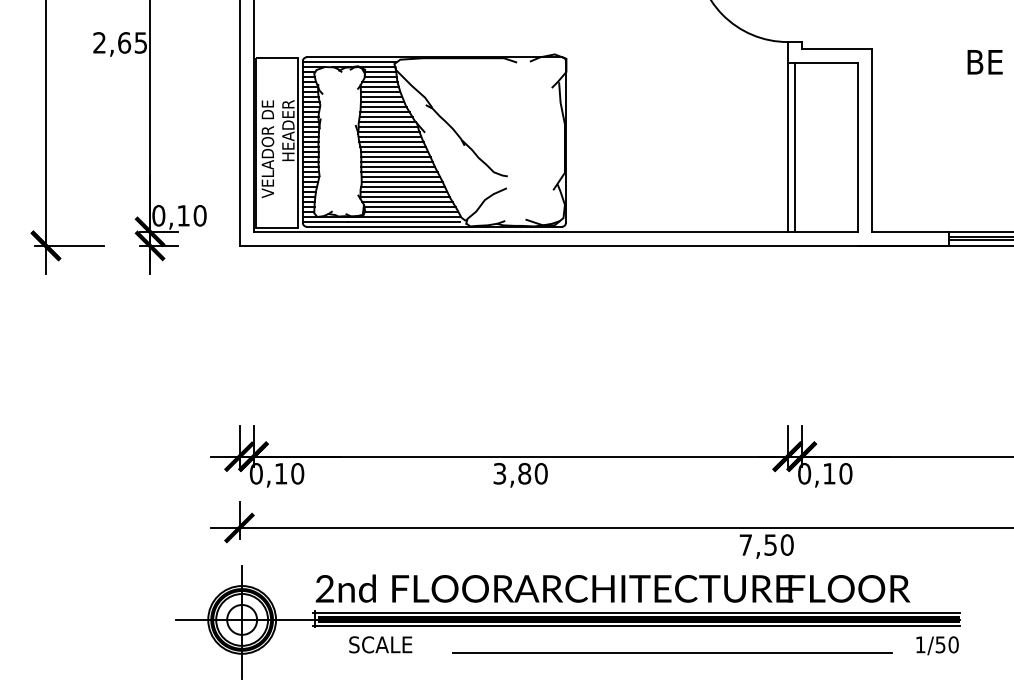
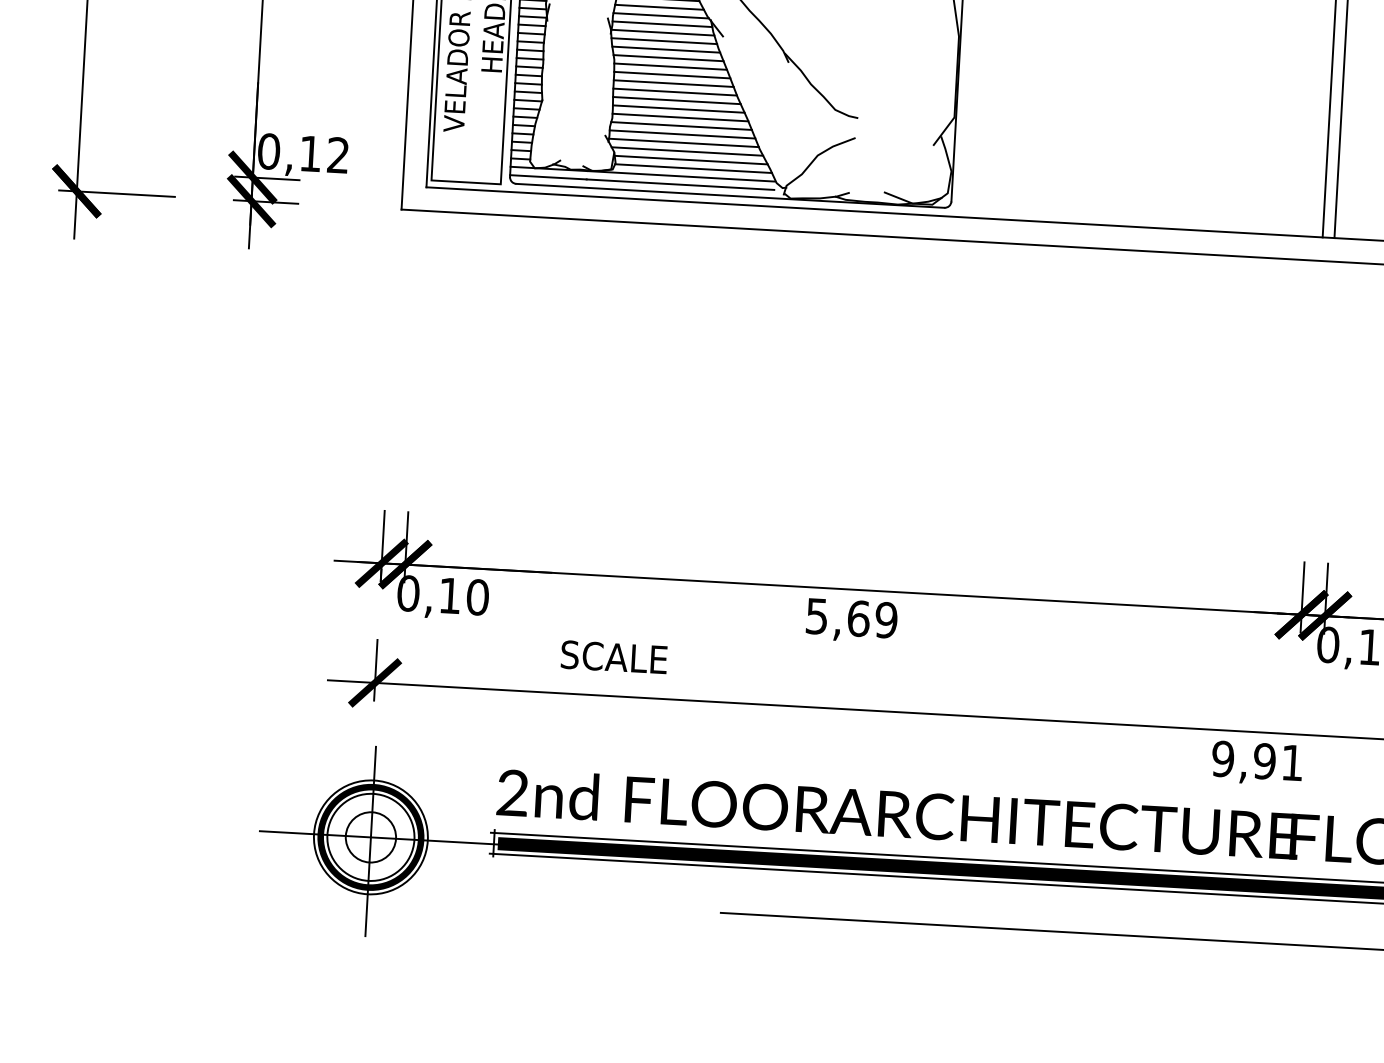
text: (199, 215) -> (337, 154), 0,10 -> 0,12
text: (520, 473) -> (851, 617), 3,80 -> 5,69
text: (766, 544) -> (1257, 760), 7,50 -> 9,91
text: (380, 644) -> (613, 656), moved

